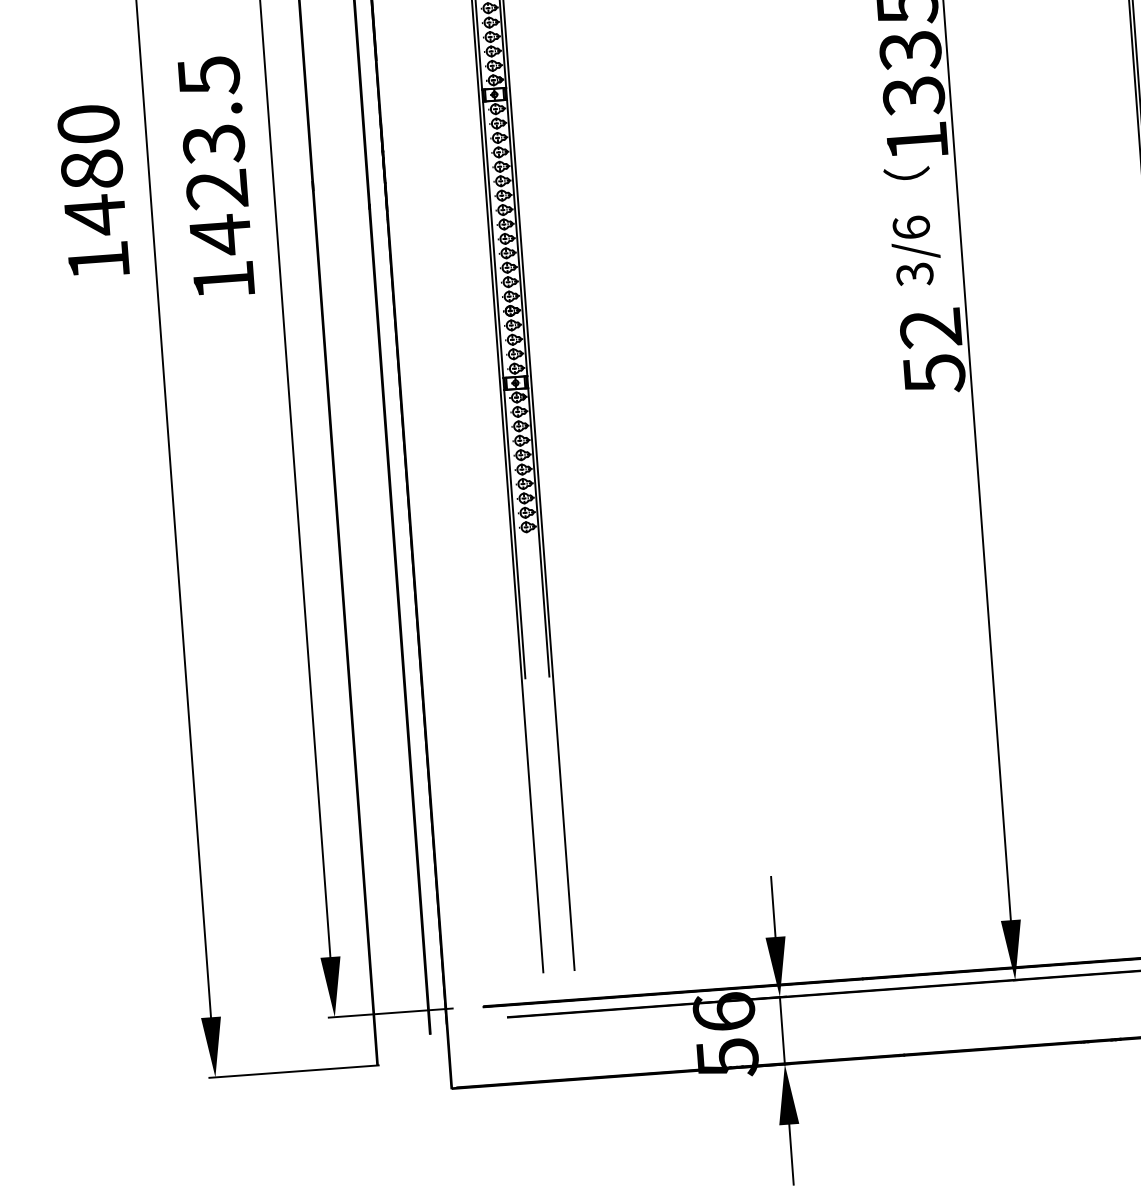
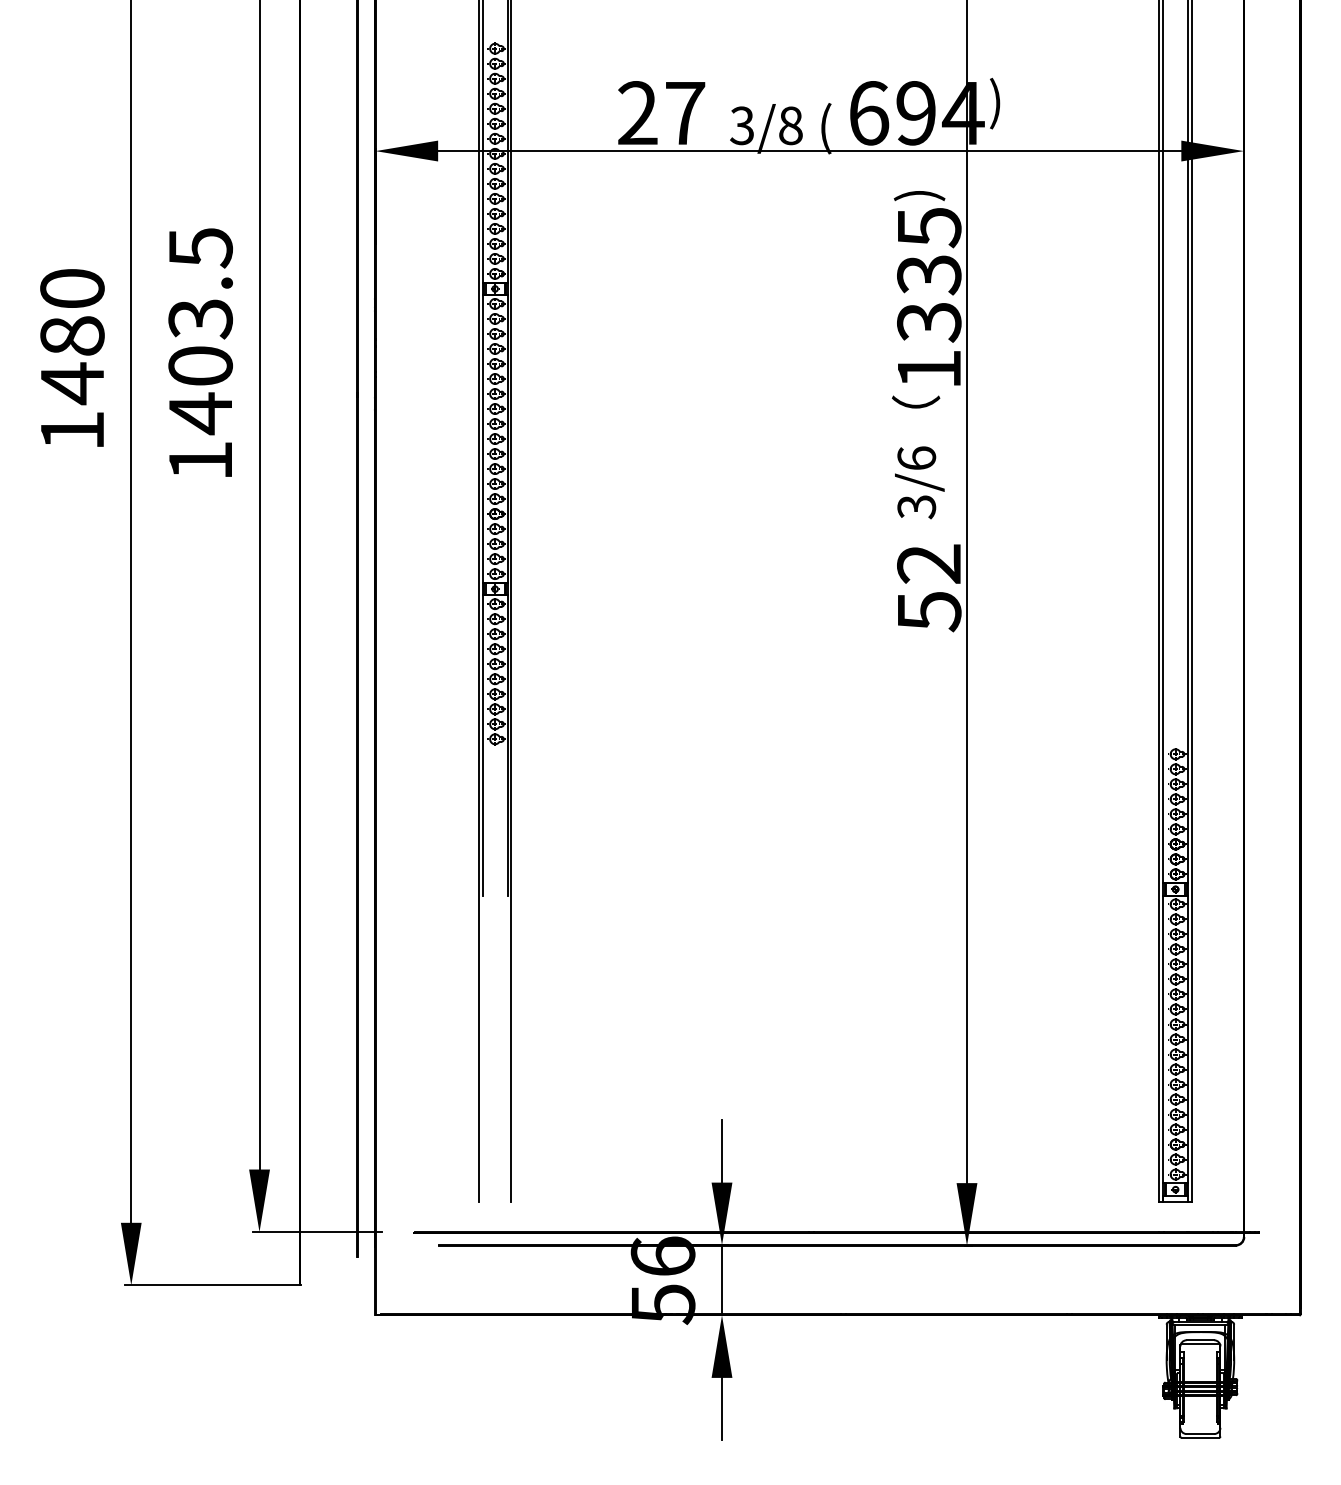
text: (217, 189) -> (200, 365), 1423.5 -> 1403.5

